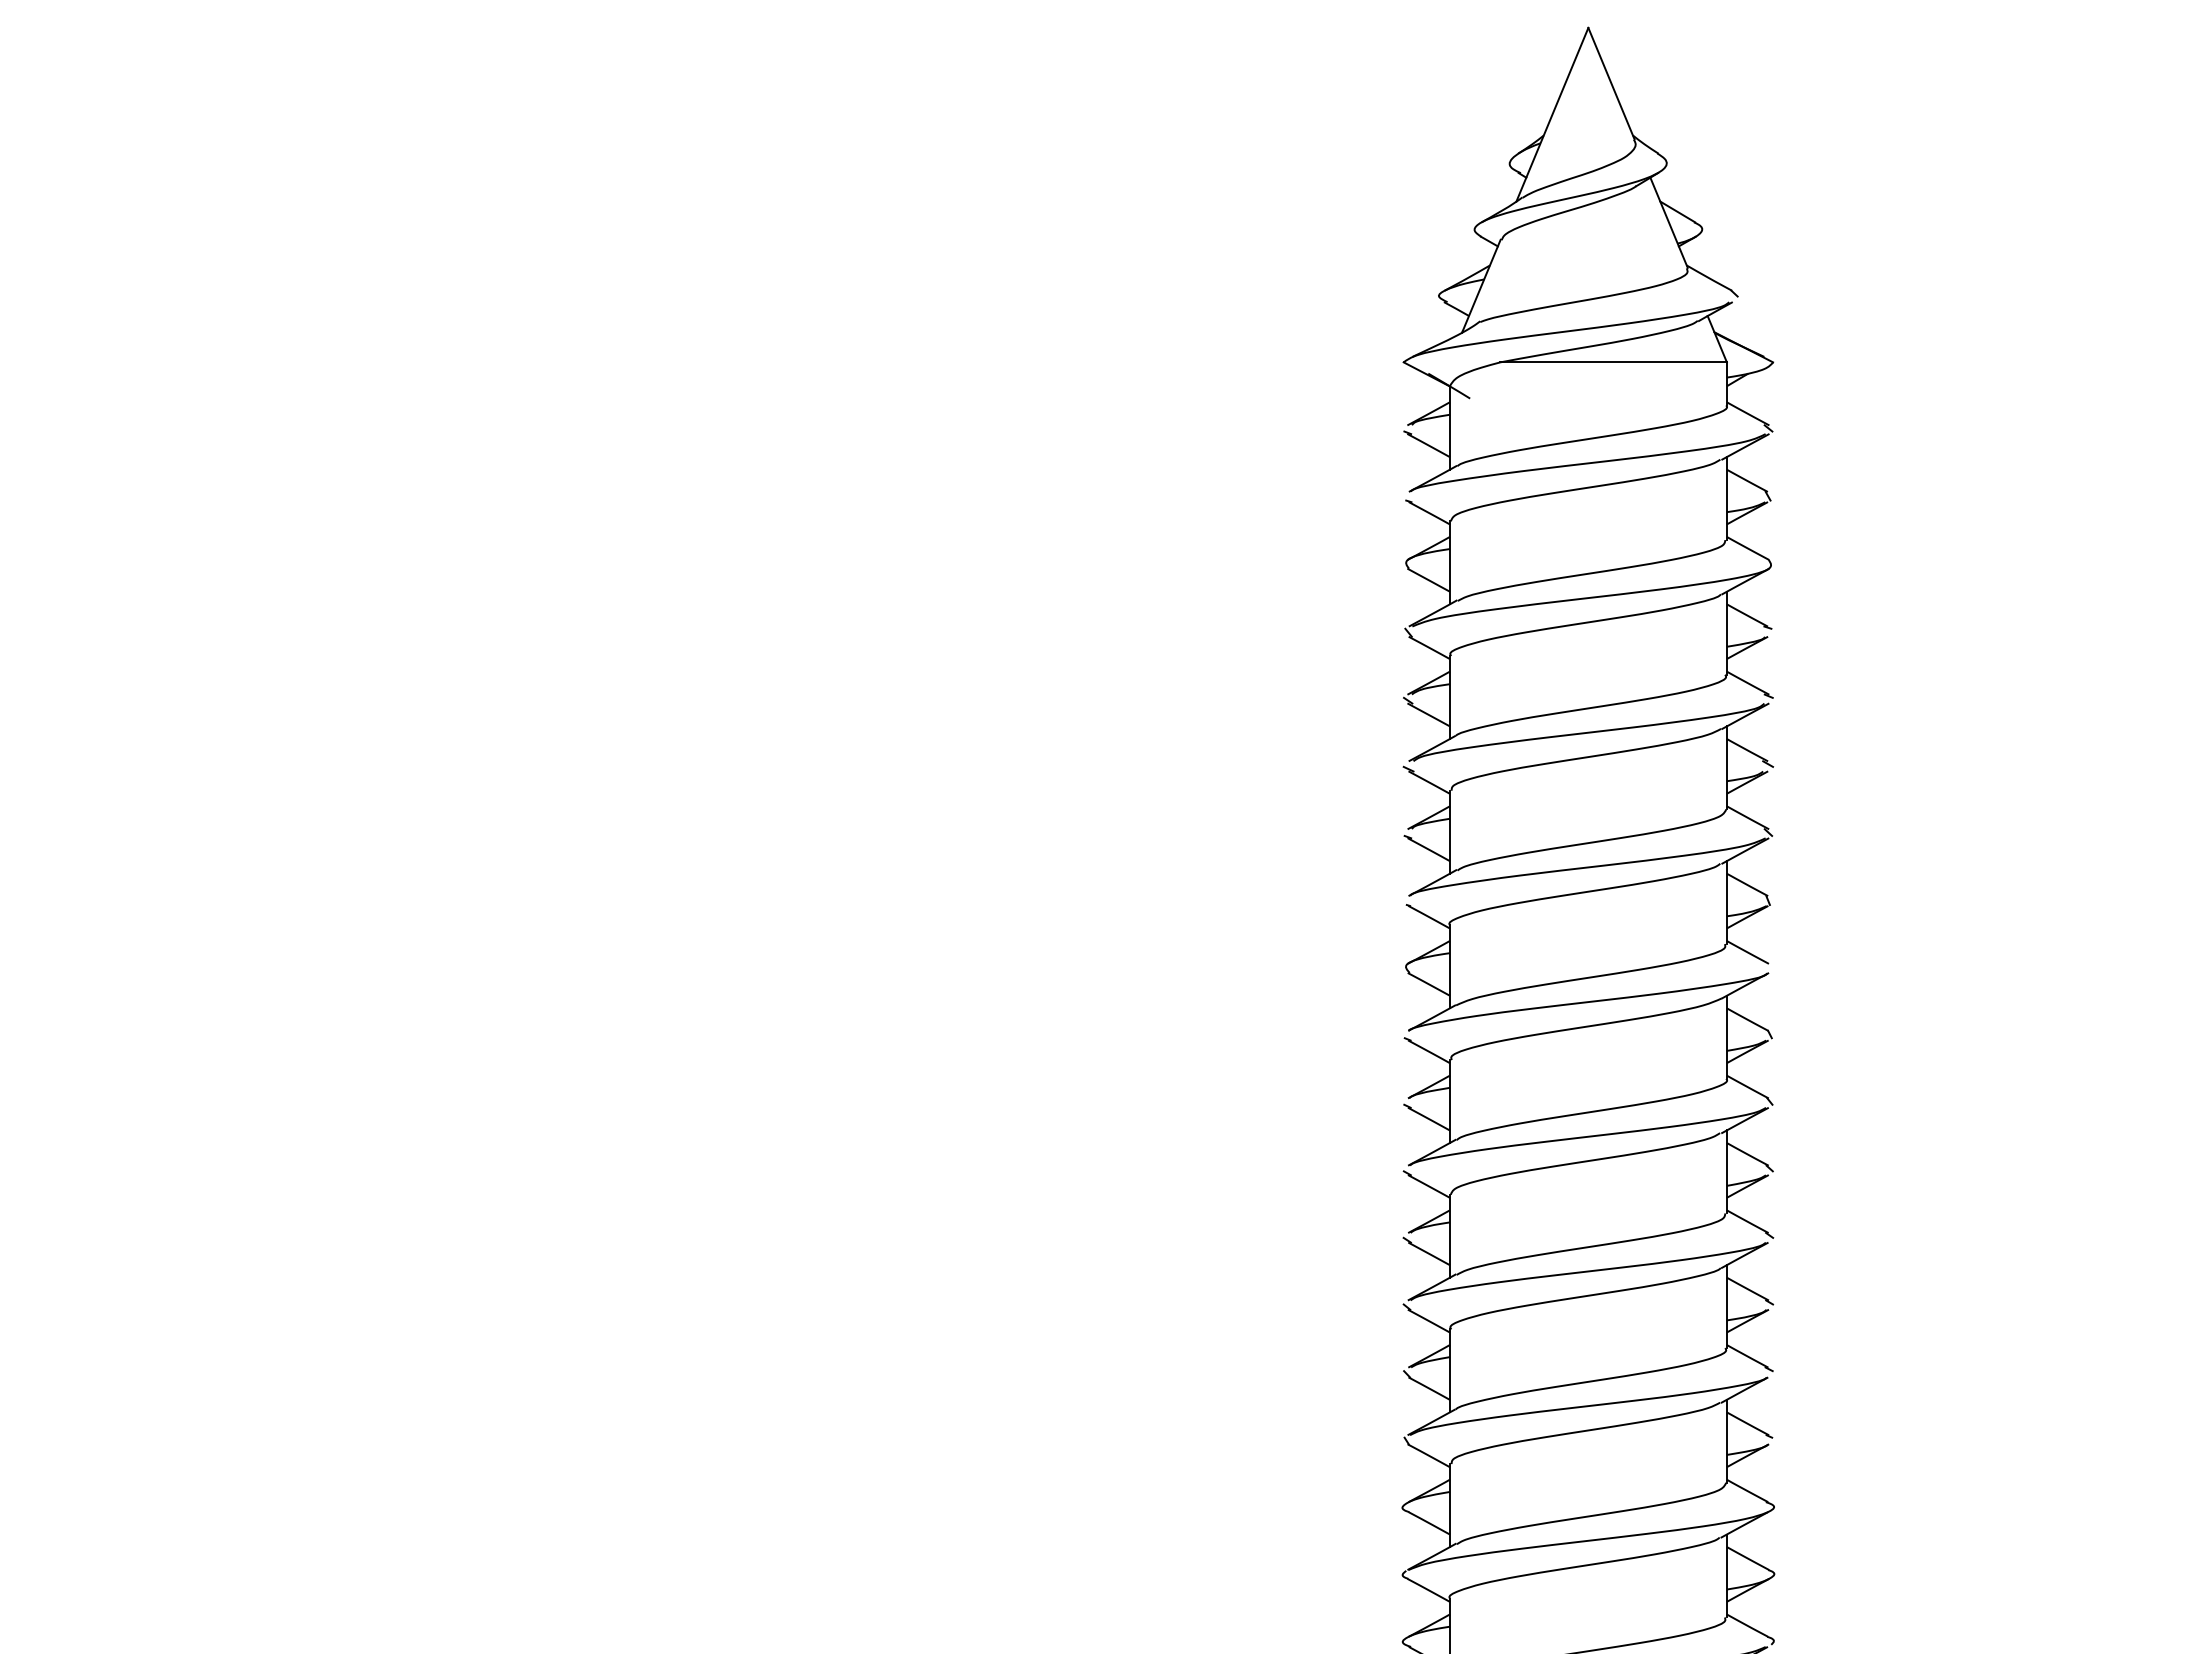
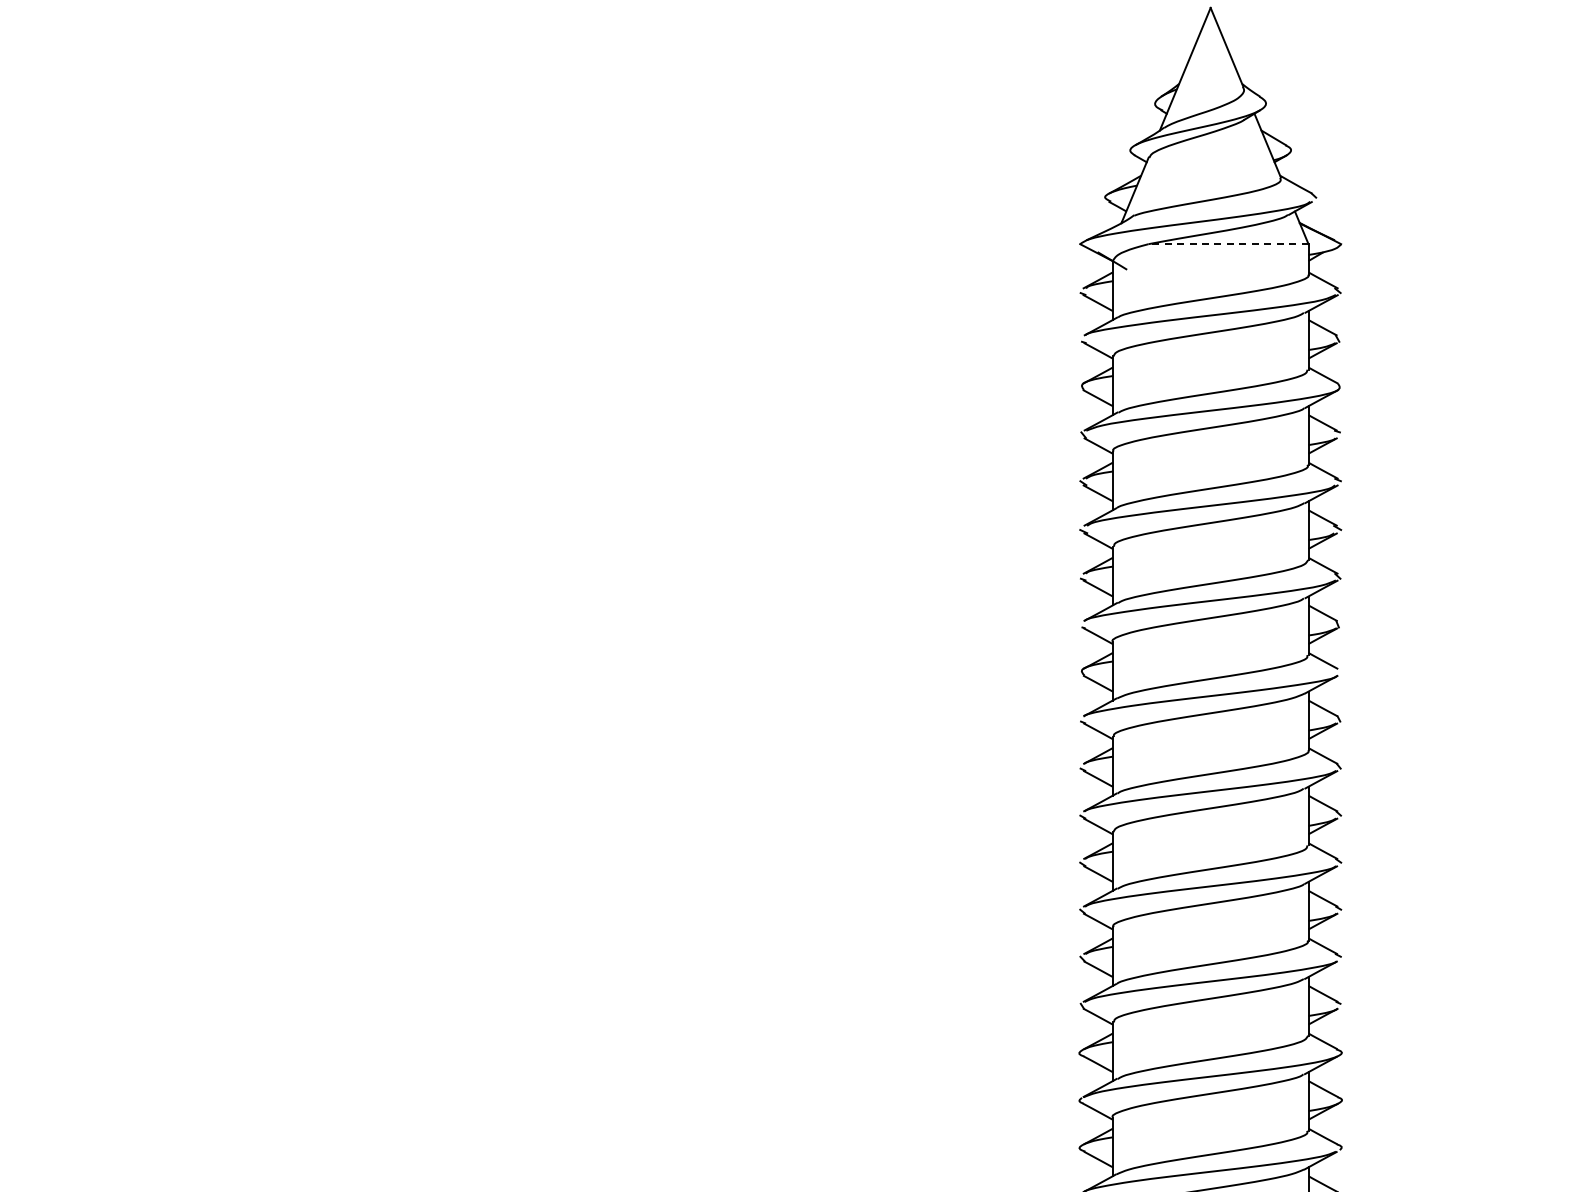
line: (1613, 362) -> (1228, 244), solid -> dashed

